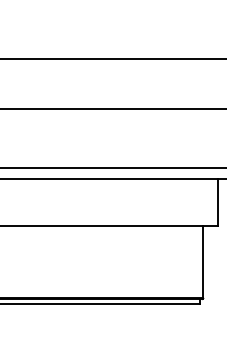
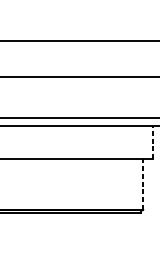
line: (217, 202) -> (153, 142), solid -> dashed
line: (203, 261) -> (143, 183), solid -> dashed

